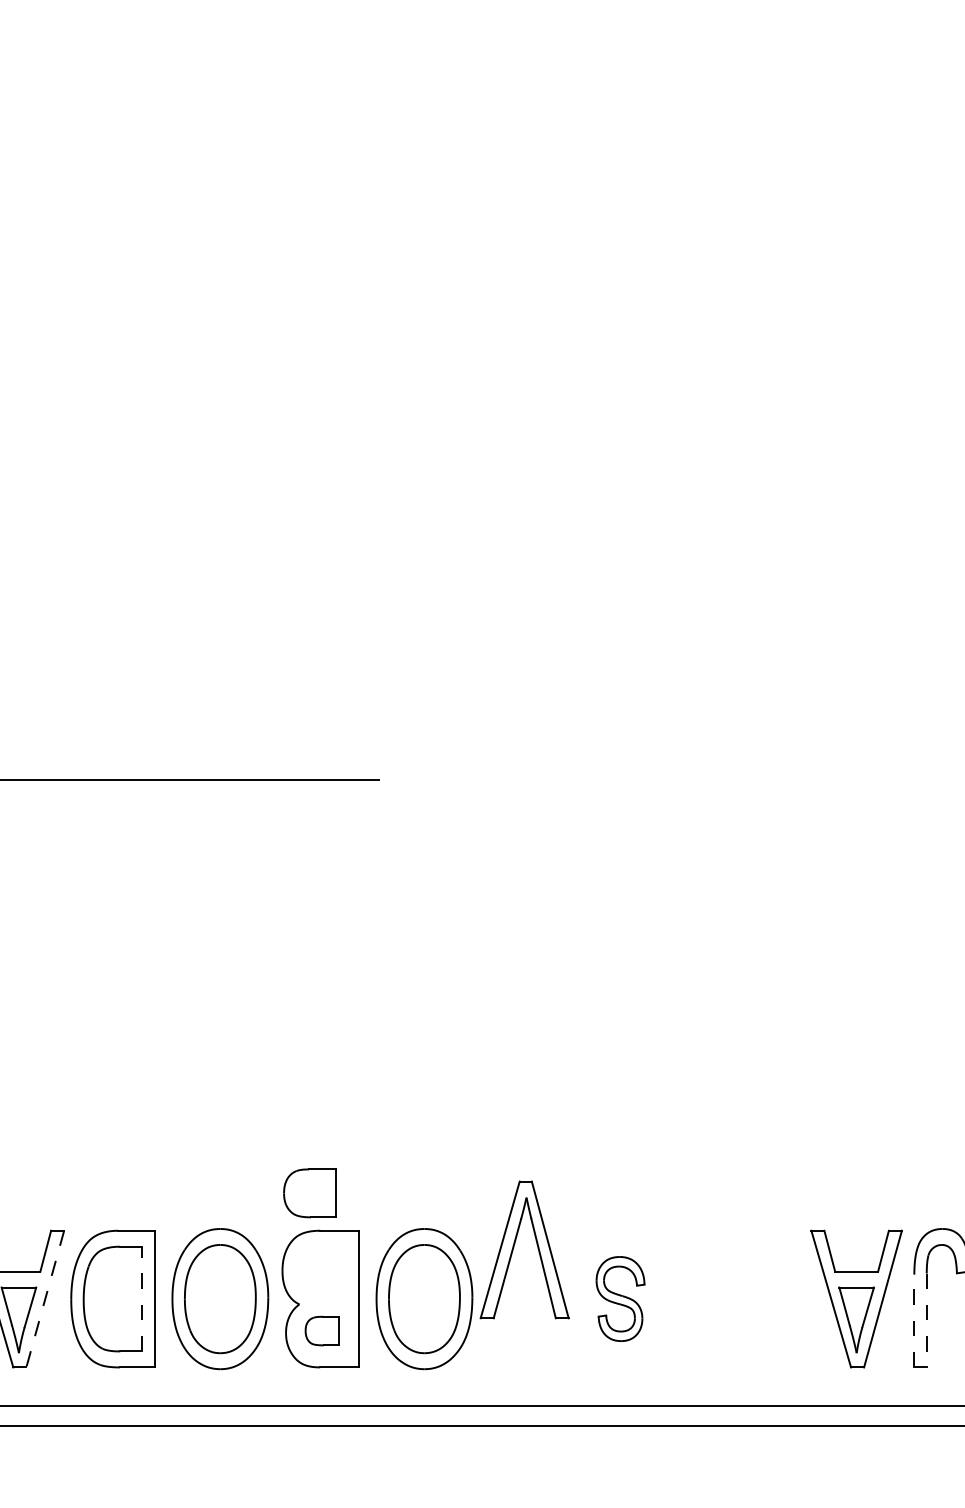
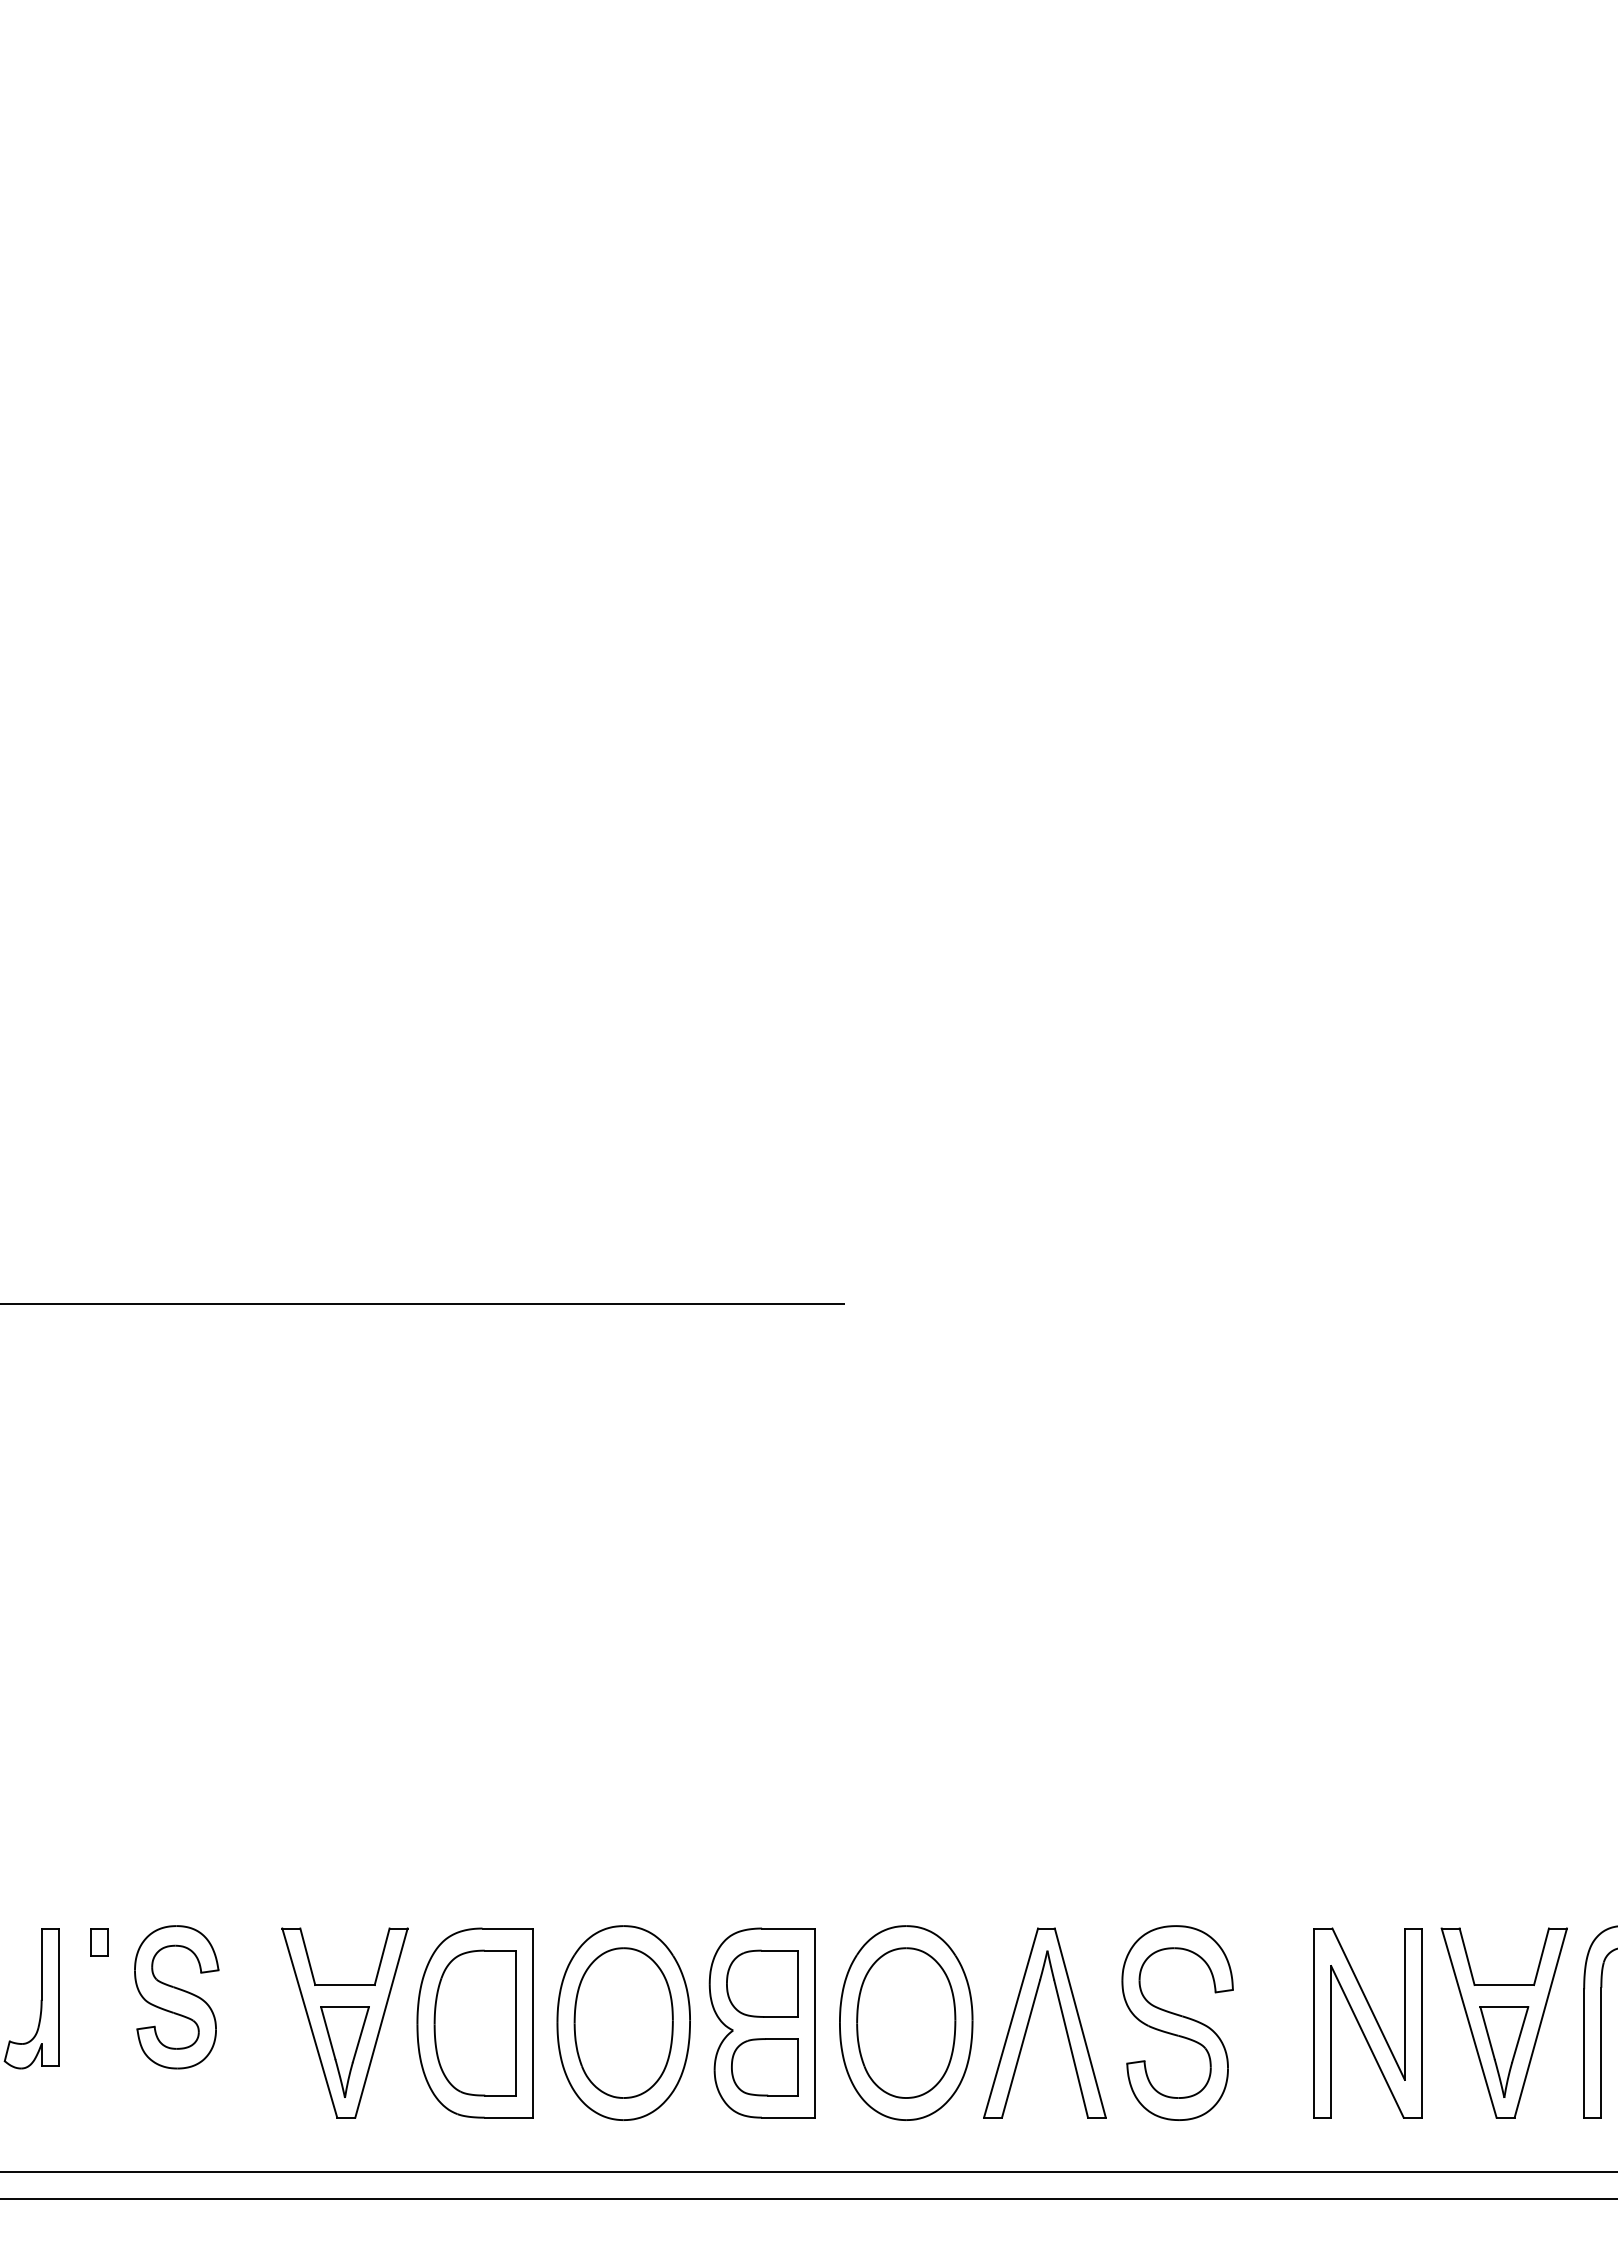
part: (309, 1193) -> (762, 1983), moved
part: (514, 1247) -> (1030, 2019), moved
line: (142, 1298) -> (515, 2022), dashed -> solid
part: (620, 1298) -> (1177, 2022), size x1.67
part: (757, 1298) -> (1367, 2022), added
line: (45, 1299) -> (381, 2023), dashed -> solid
line: (914, 1320) -> (1584, 2052), dashed -> solid
line: (926, 1320) -> (1601, 2052), dashed -> solid
part: (322, 1331) -> (764, 2067), size x1.43

